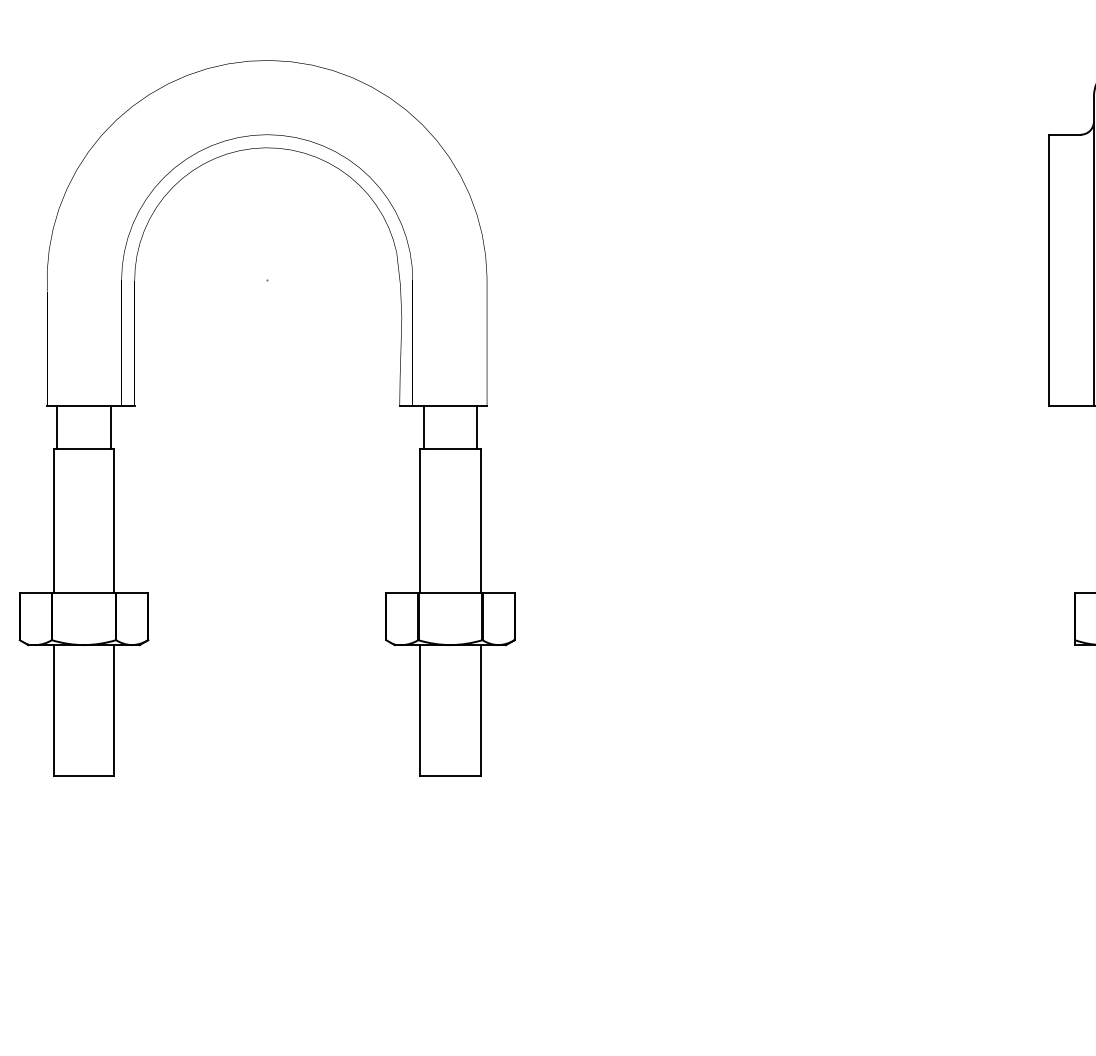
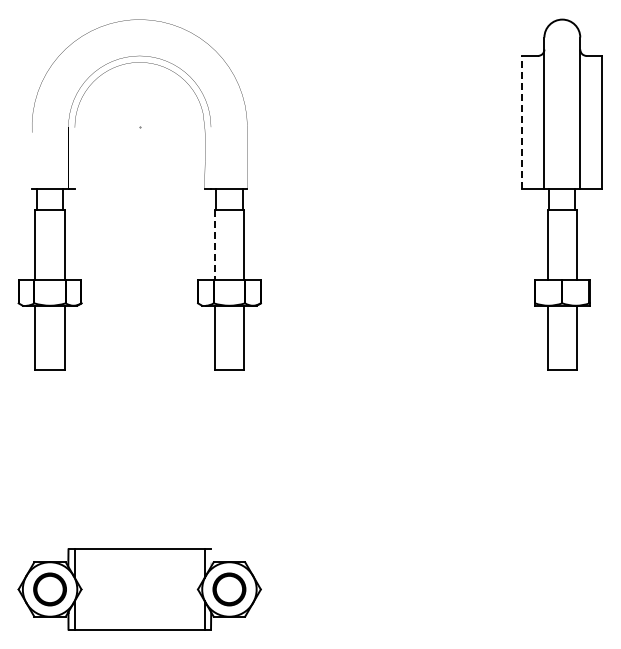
line: (1049, 268) -> (522, 121), solid -> dashed
line: (419, 521) -> (214, 245), solid -> dashed

